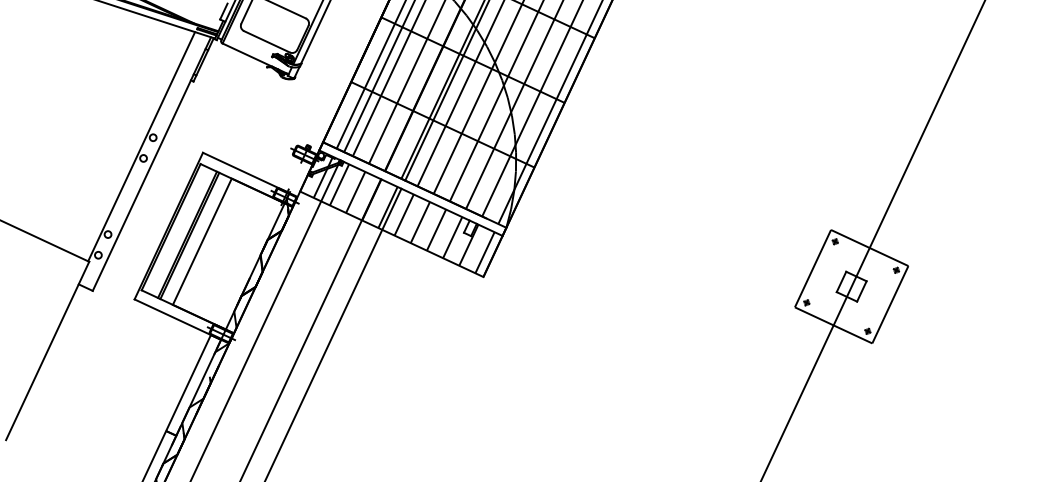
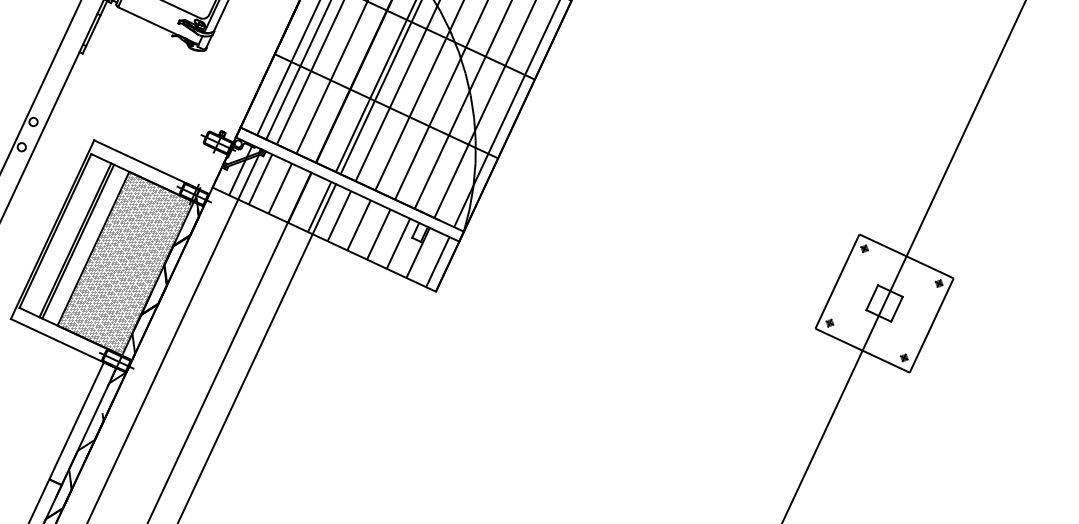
hatch: (228, 254) -> (125, 264), added

